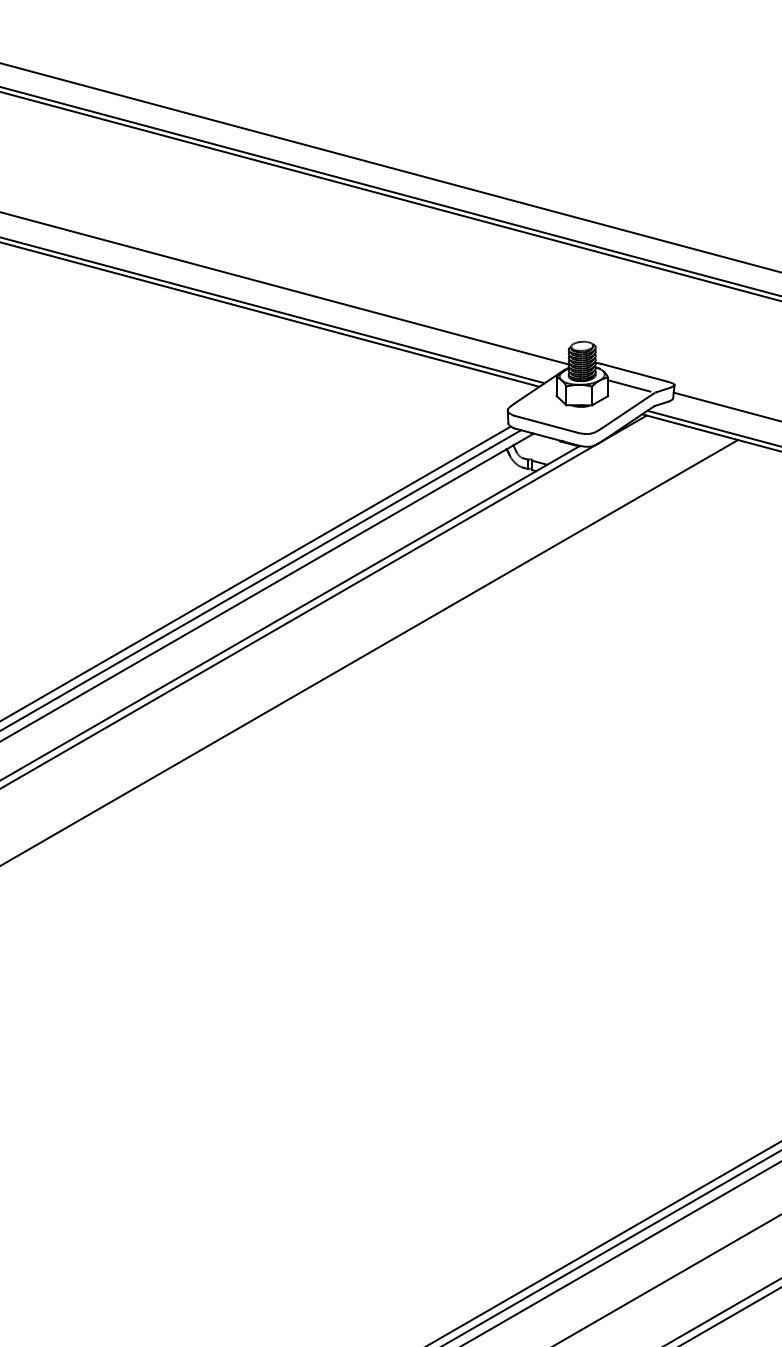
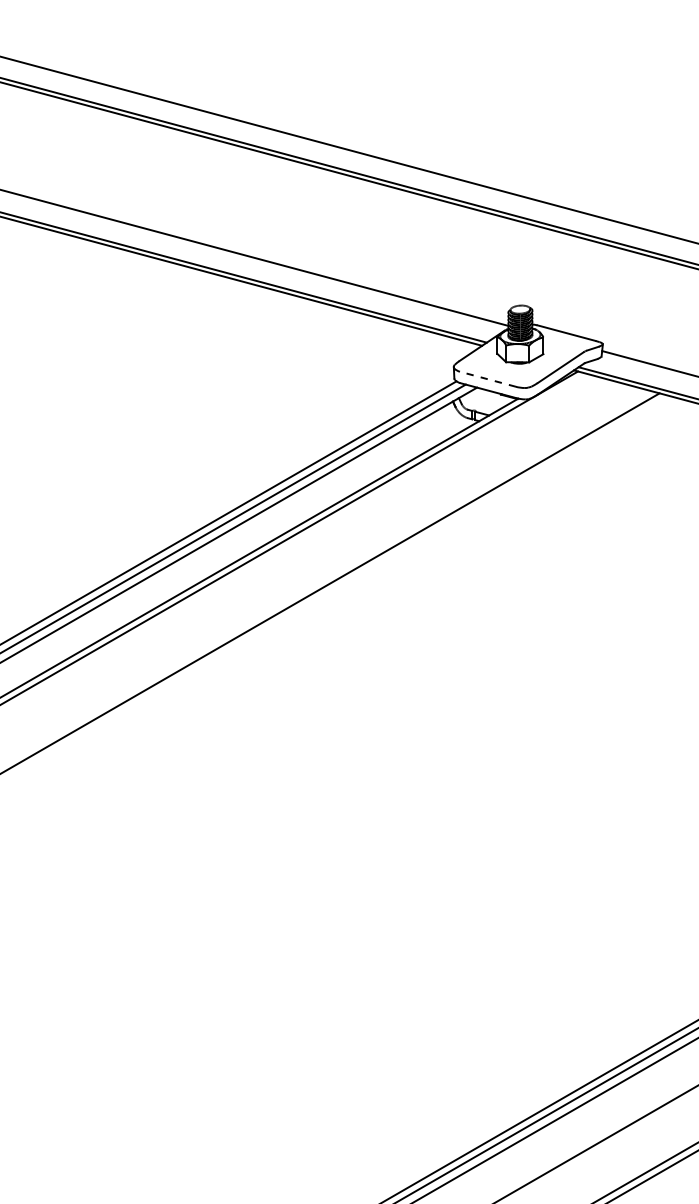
line: (629, 385) -> (562, 344), removed
line: (545, 424) -> (487, 379), solid -> dashed

